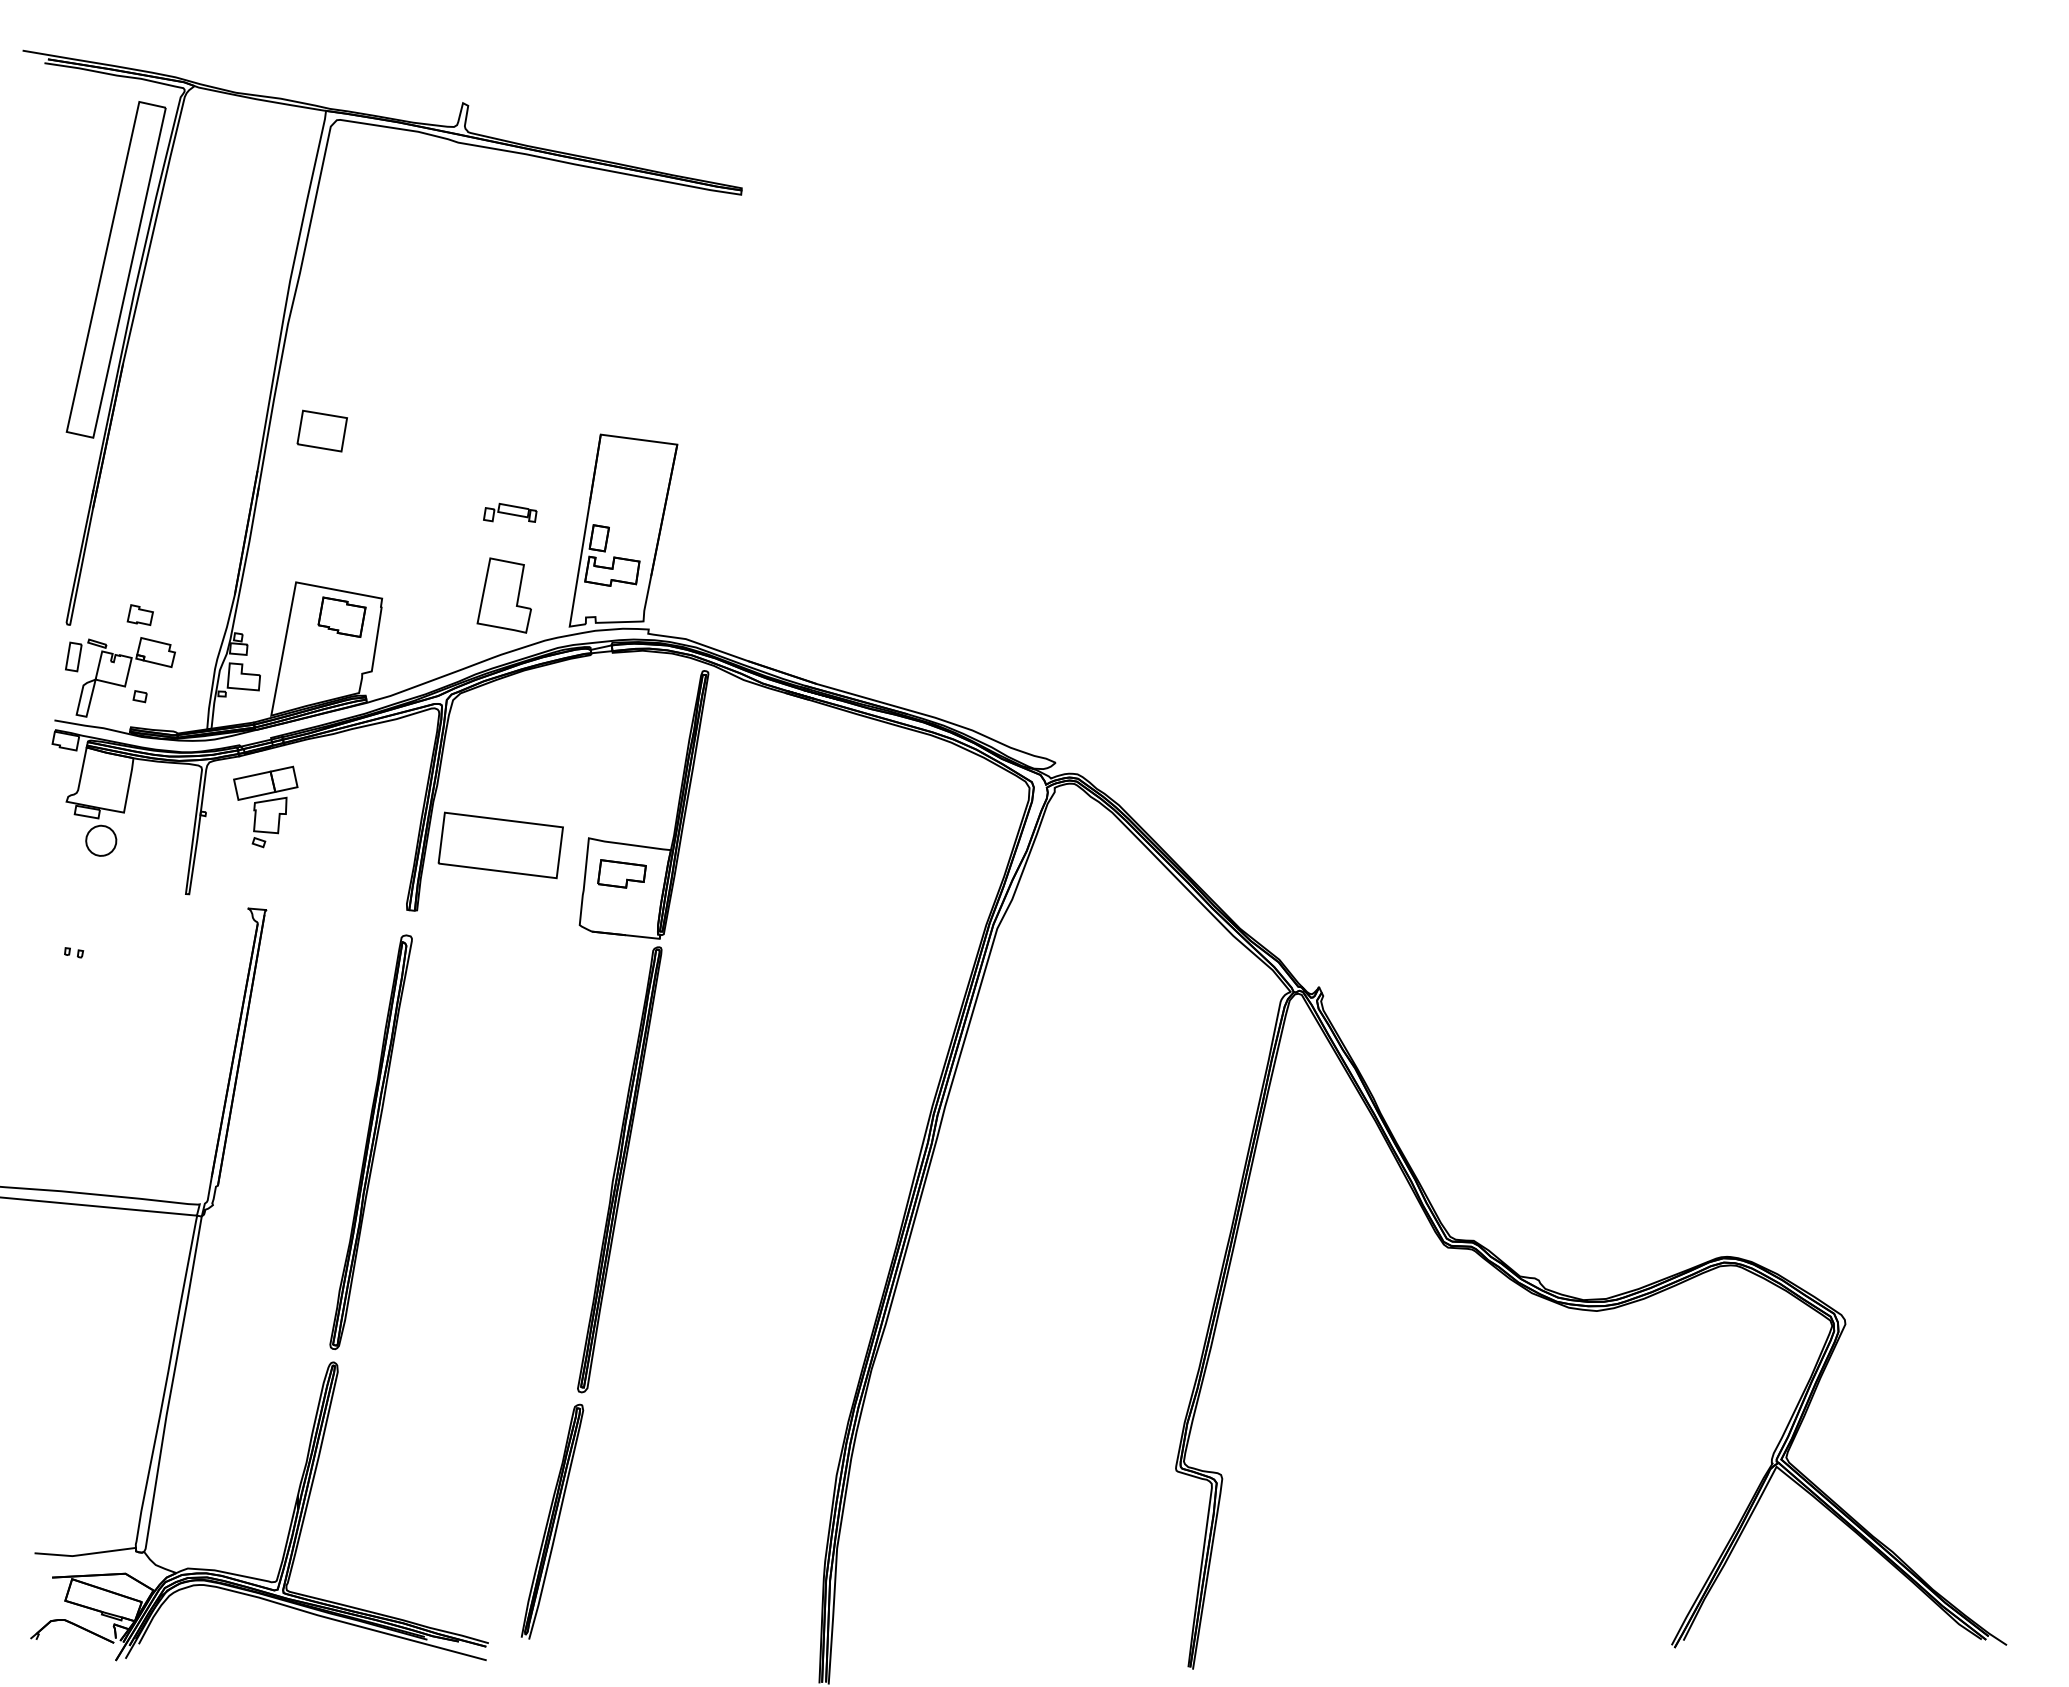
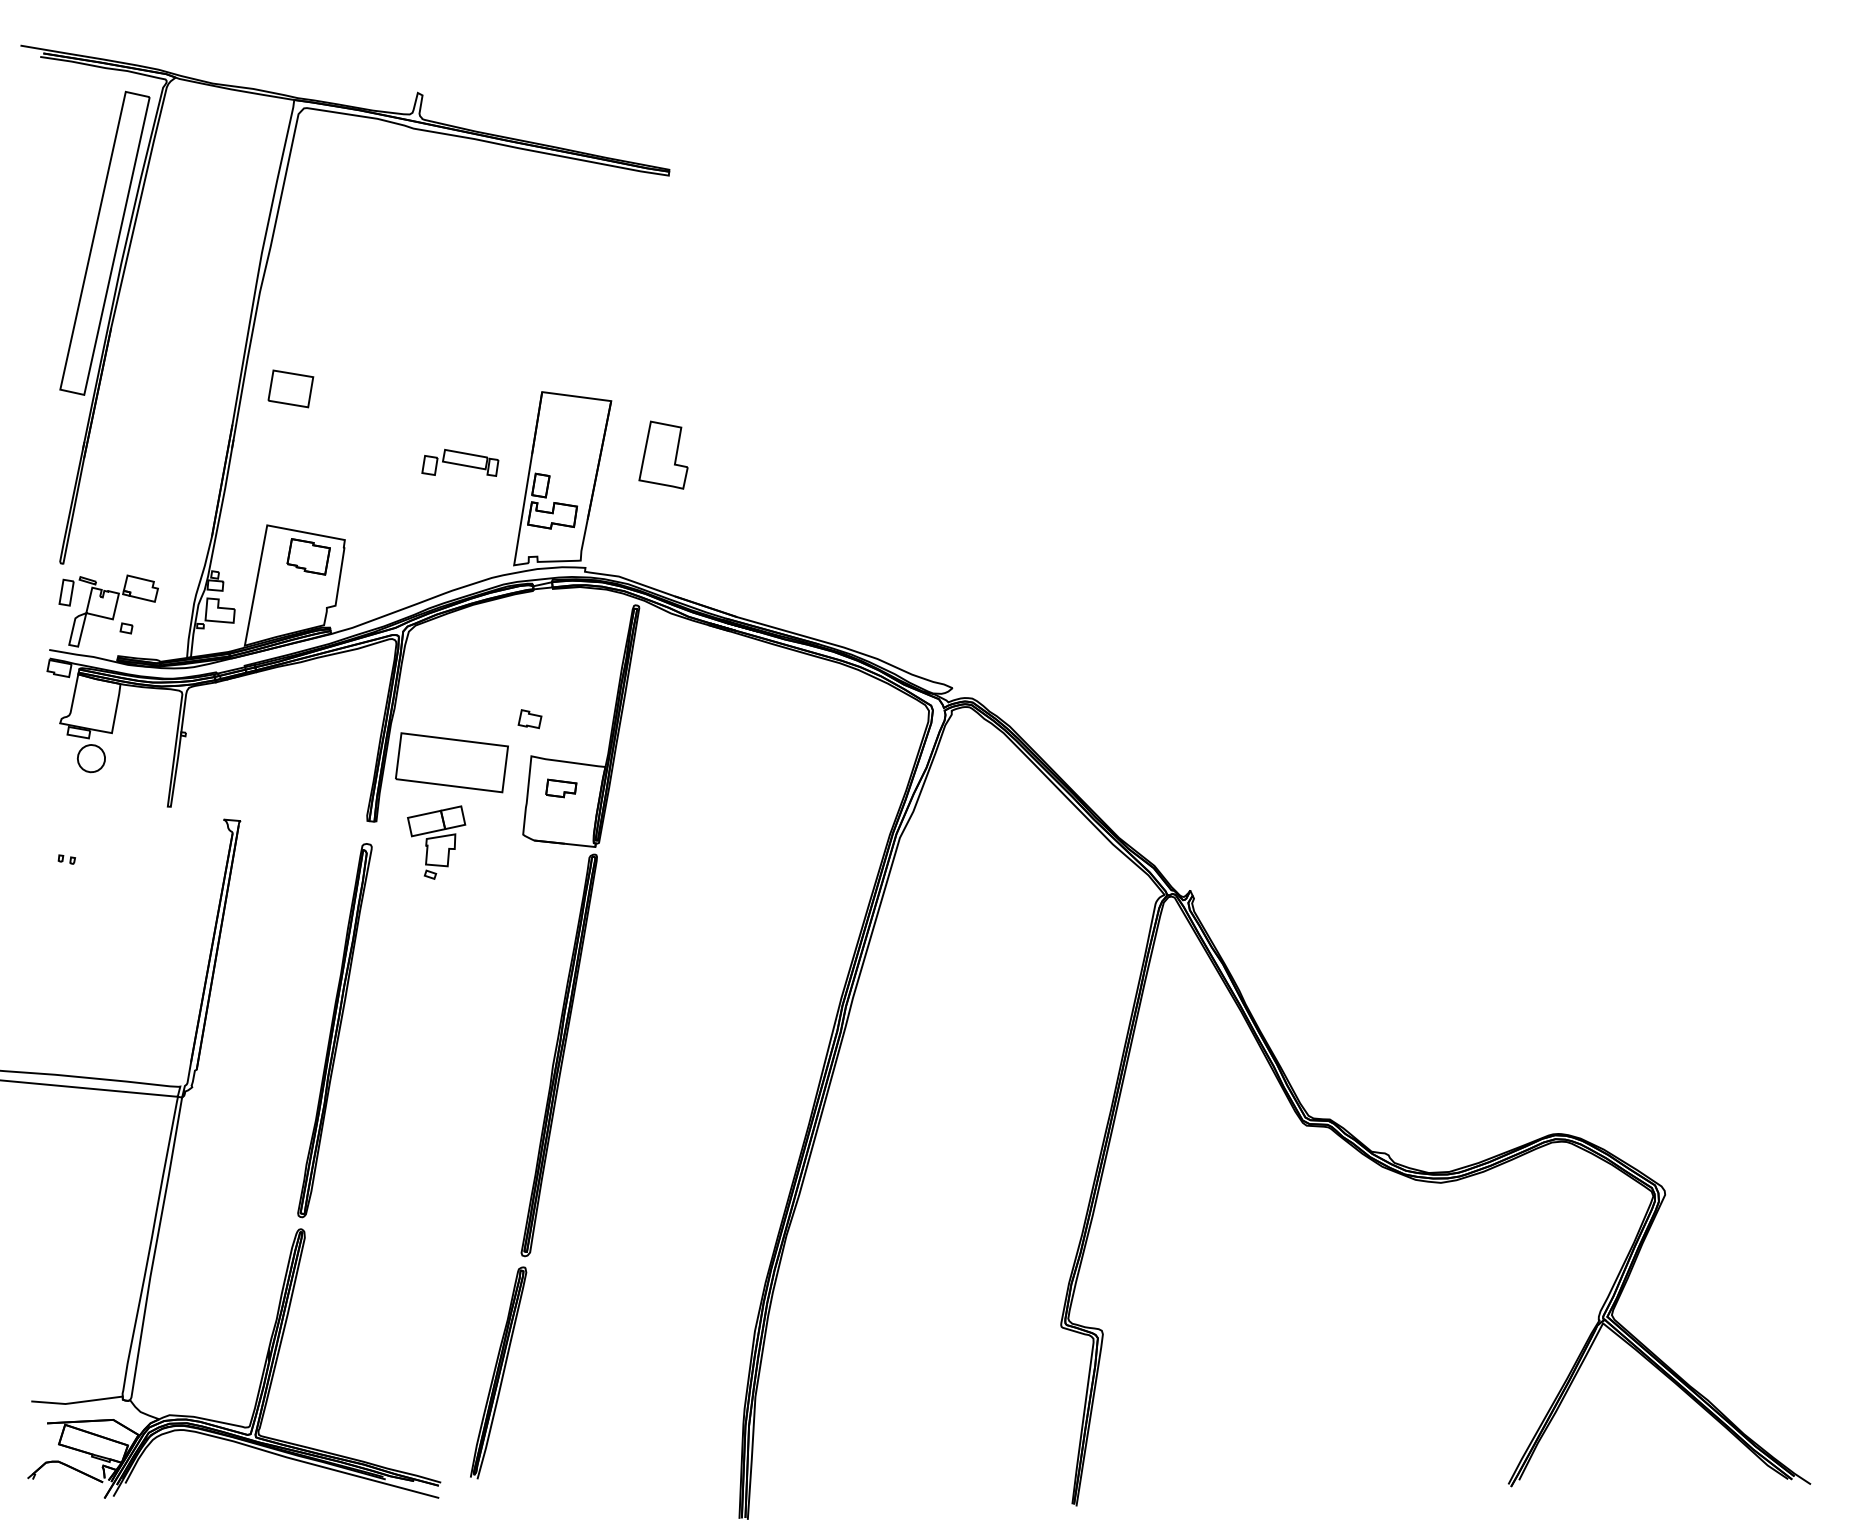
part: (510, 512) -> (460, 462), size x1.6
part: (503, 595) -> (662, 455), moved
part: (139, 614) -> (529, 718), moved
part: (265, 806) -> (436, 842), moved
part: (621, 873) -> (560, 788), size x0.7

